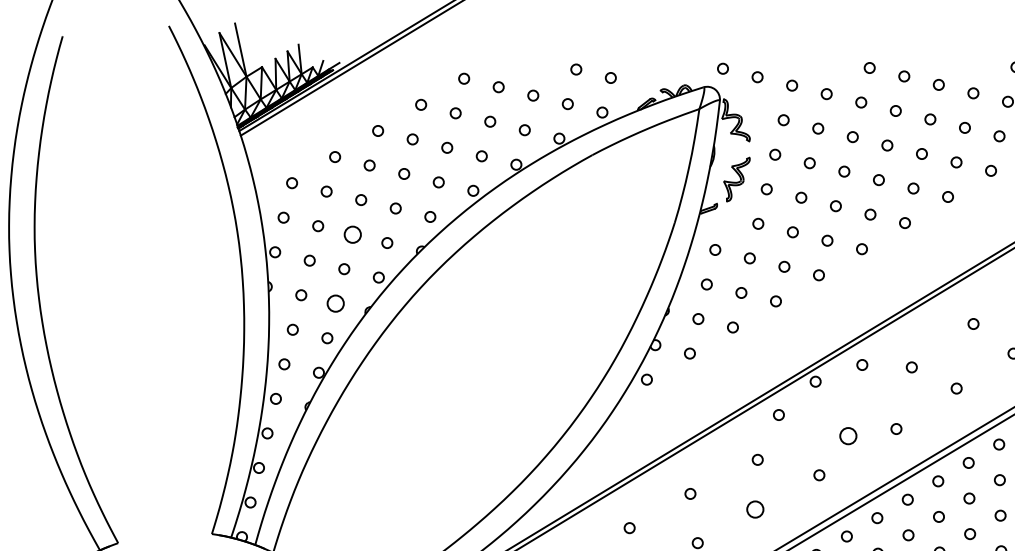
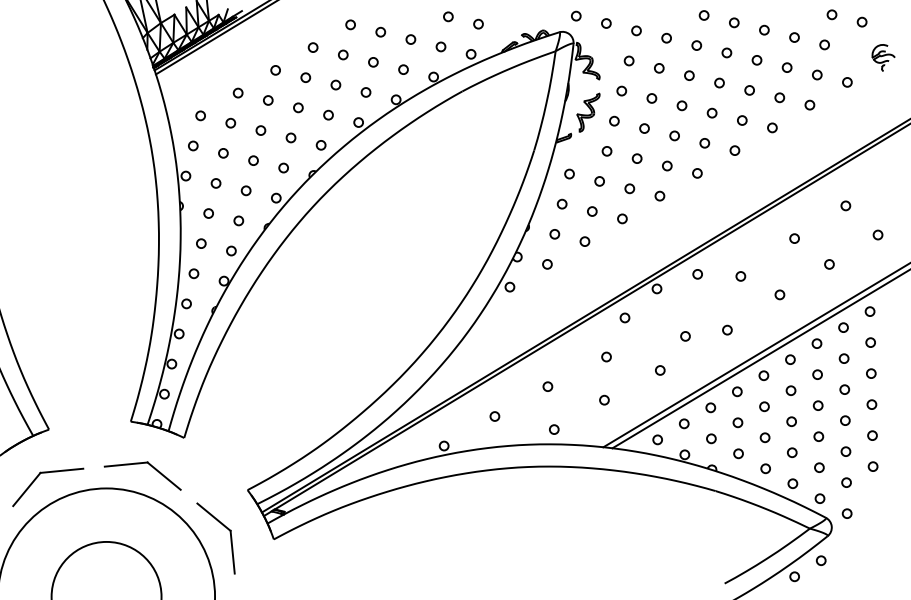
circle: (352, 234) -> (253, 160), size x0.62
circle: (335, 303) -> (238, 220), size x0.62
circle: (848, 436) -> (685, 336), size x0.62
circle: (755, 508) -> (604, 399), size x0.62

